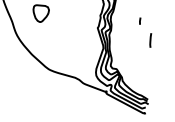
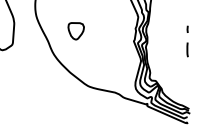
line: (140, 20) -> (187, 28), moved

